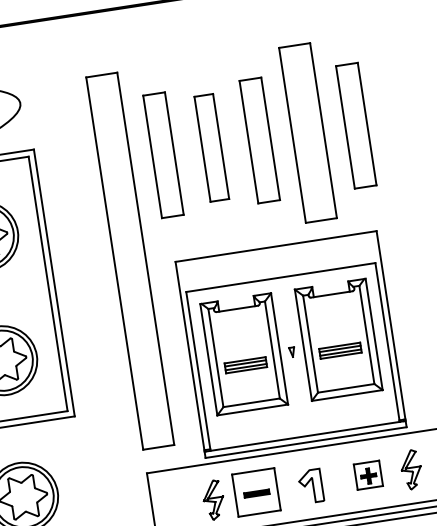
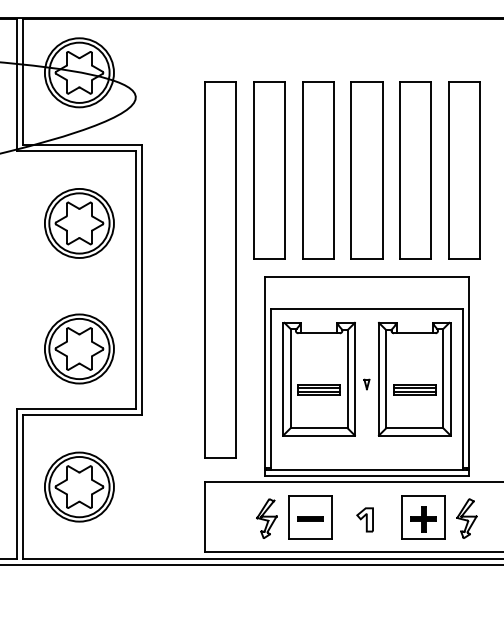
part: (356, 126) -> (464, 170), size x1.43
part: (259, 140) -> (366, 170), size x1.43
part: (212, 148) -> (318, 170), size x1.67
part: (163, 155) -> (269, 170), size x1.43
part: (368, 475) -> (423, 517), size x1.67
part: (310, 486) -> (364, 519), size x0.71

